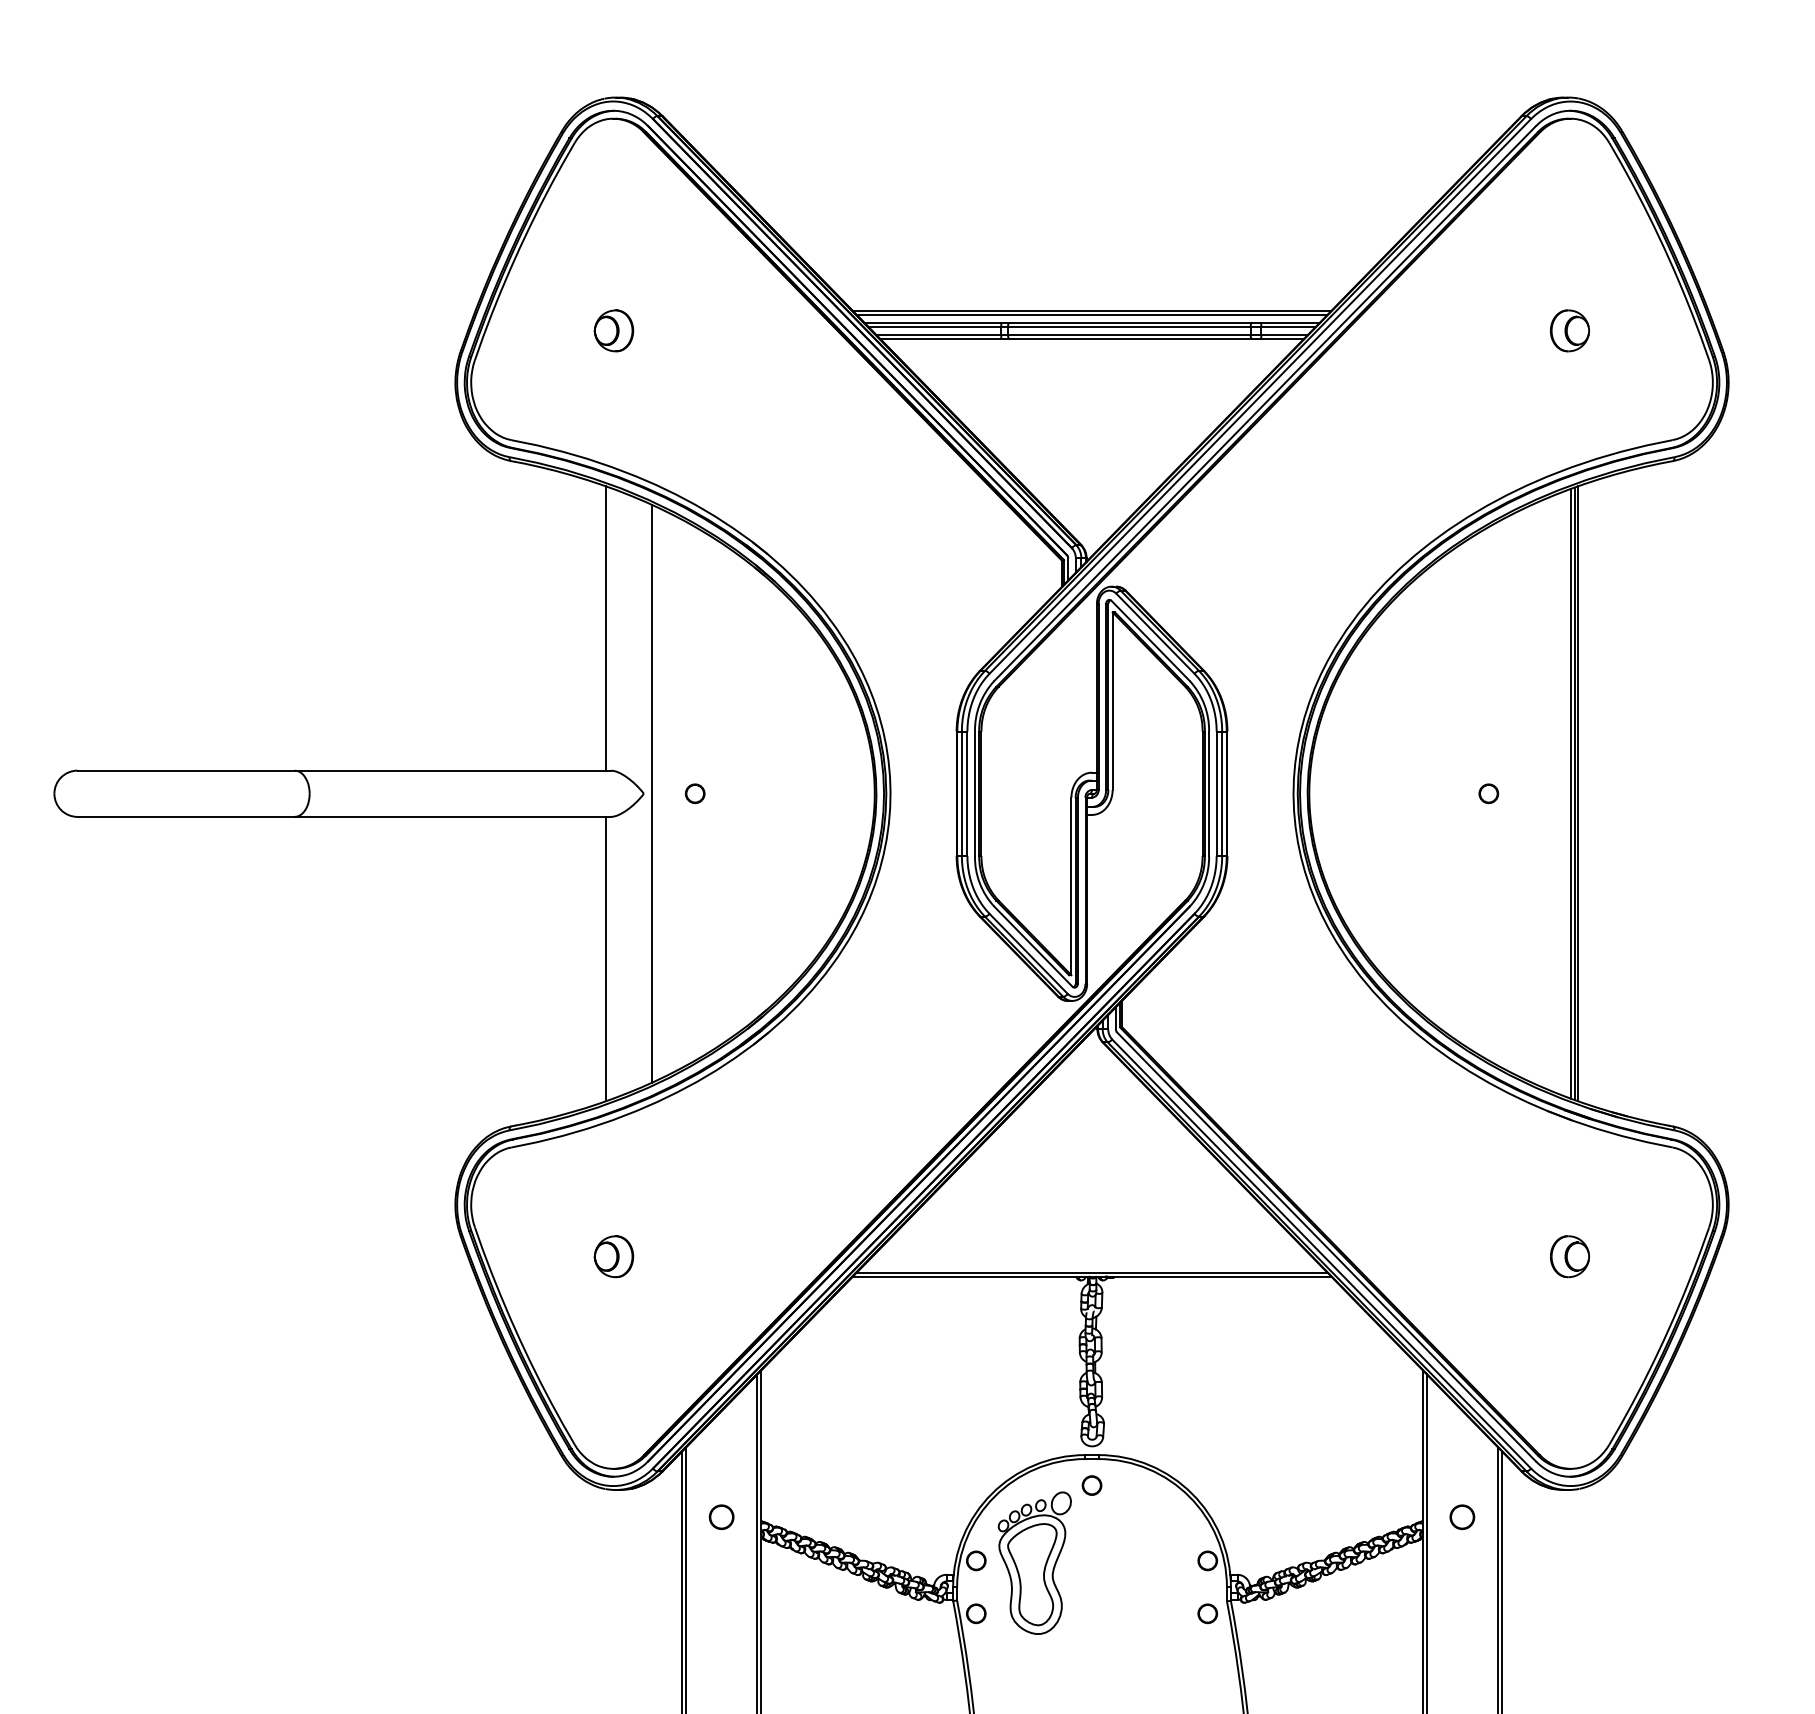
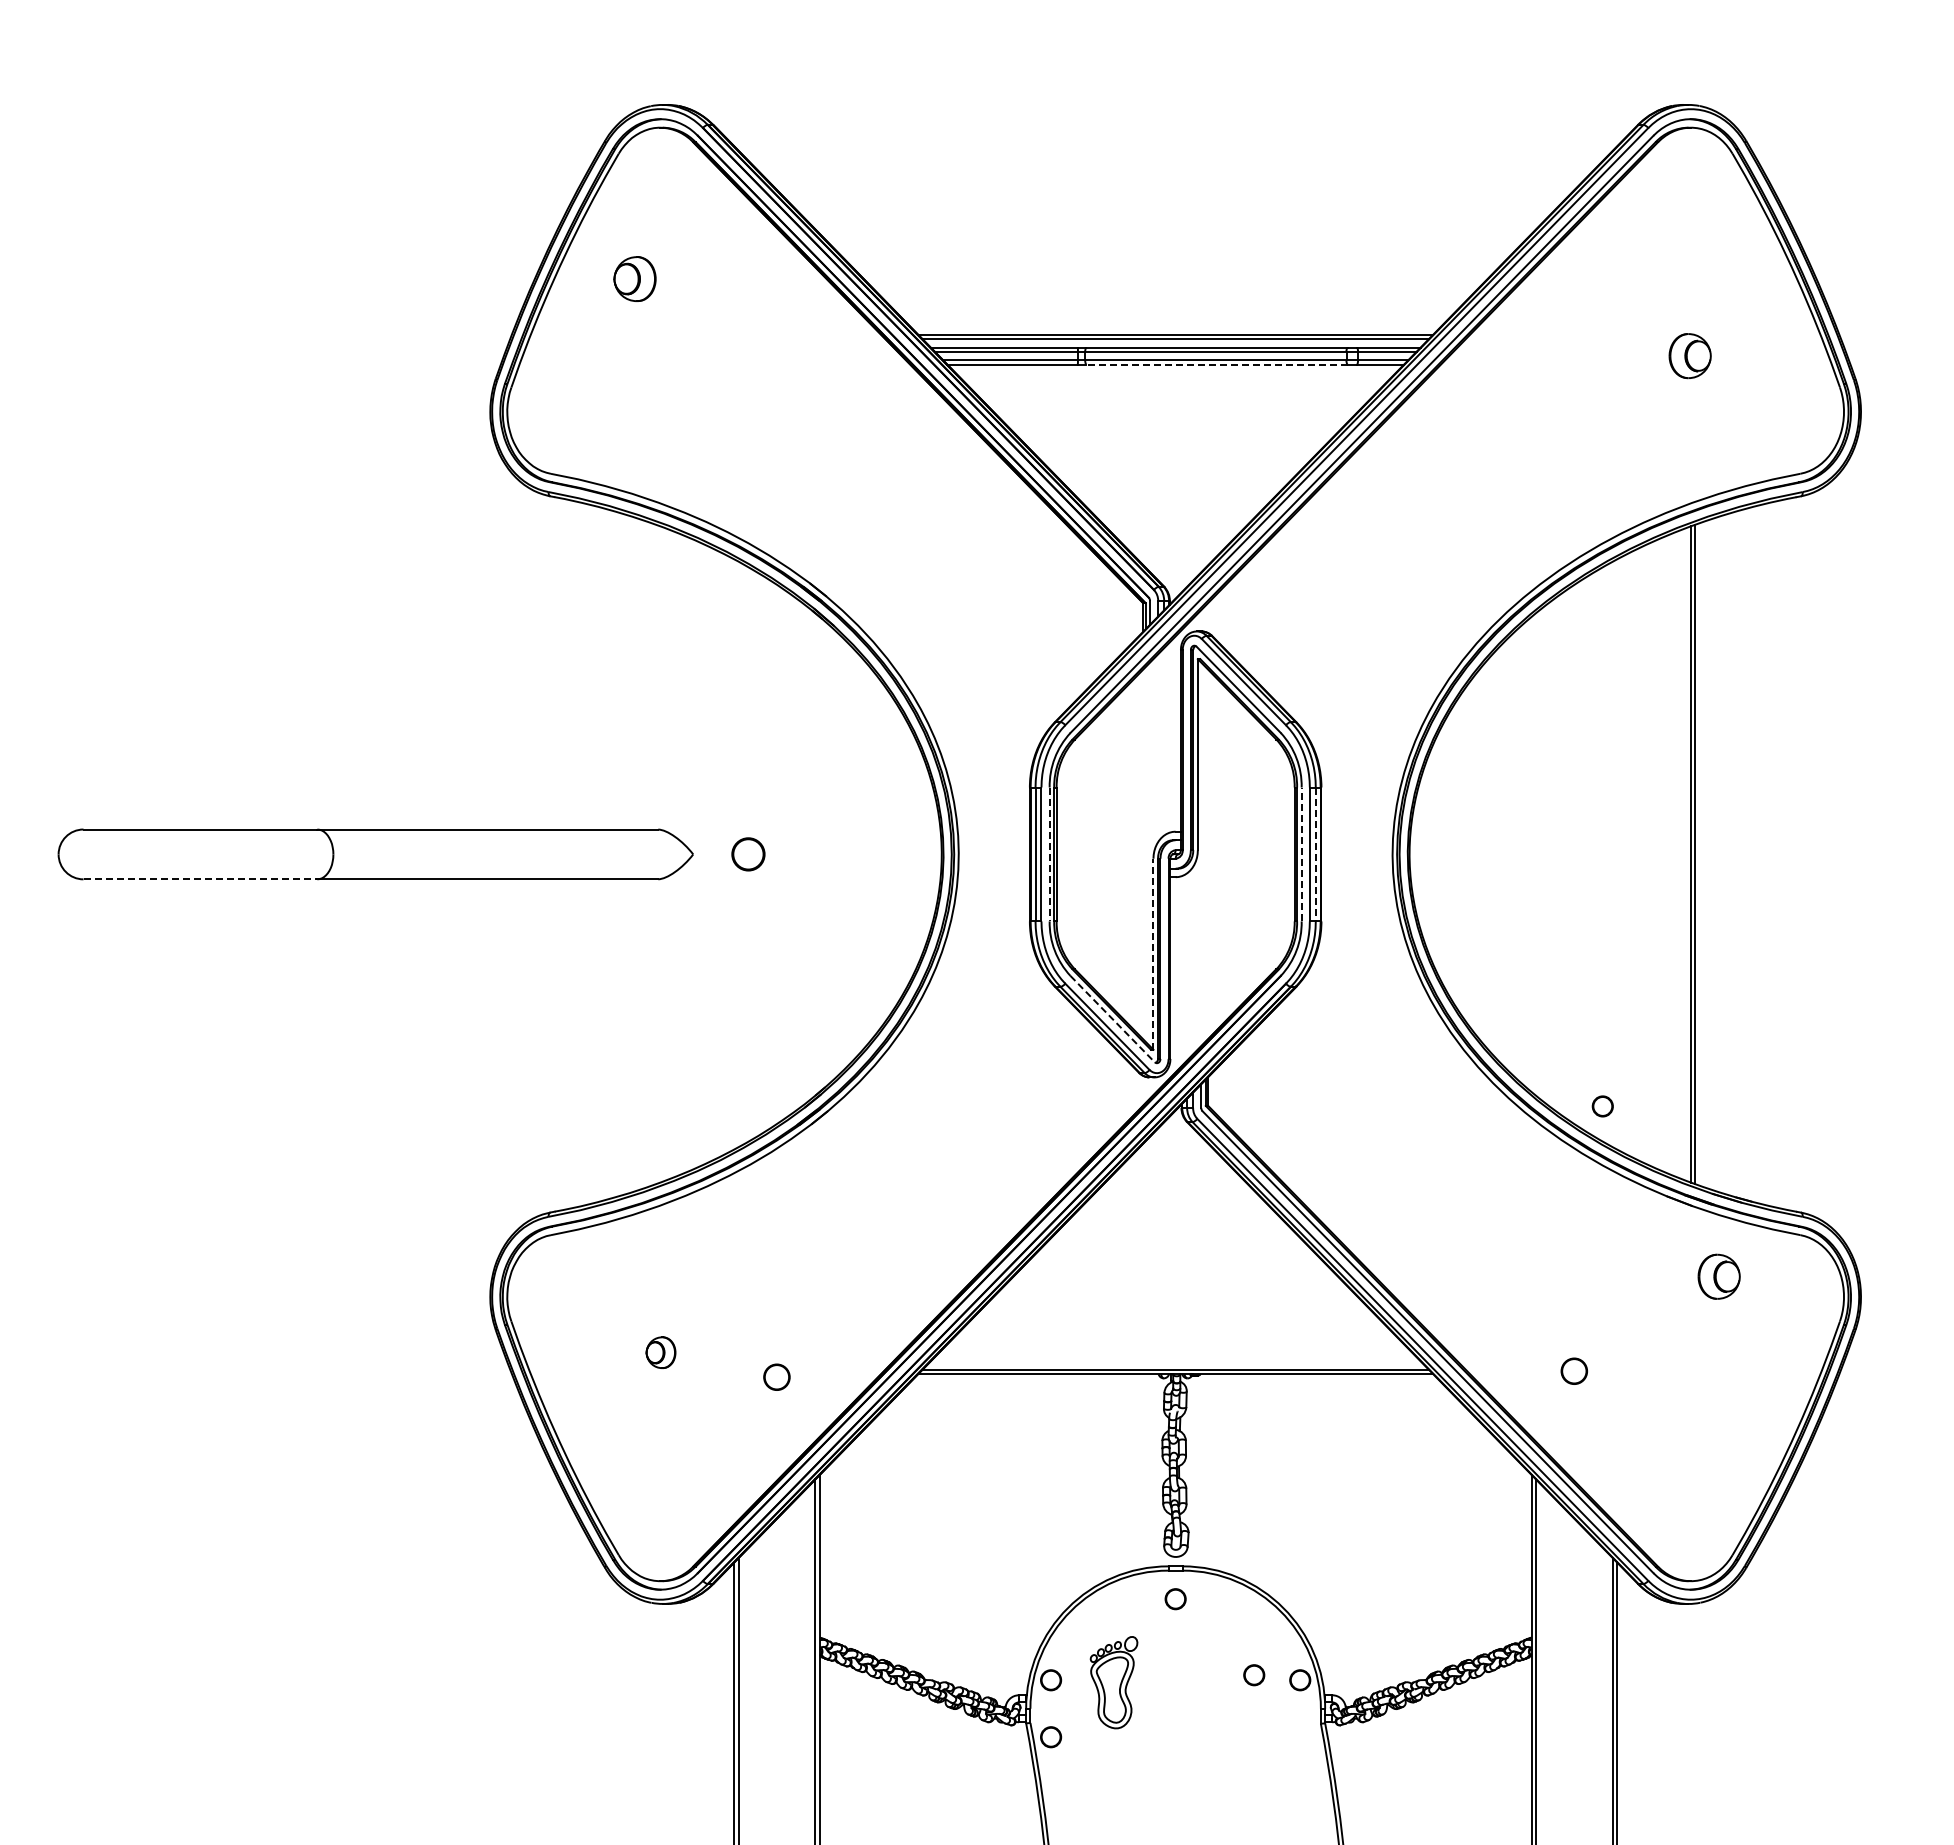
part: (613, 330) -> (634, 278), moved
line: (1129, 338) -> (1216, 364), solid -> dashed
line: (606, 628) -> (652, 676), removed
line: (652, 793) -> (702, 854), removed
circle: (695, 793) -> (748, 854), size x1.6
line: (974, 793) -> (1049, 854), solid -> dashed
line: (1208, 793) -> (1301, 854), solid -> dashed
line: (1221, 793) -> (1315, 854), solid -> dashed
circle: (1488, 793) -> (1602, 1106), moved
line: (1577, 793) -> (1698, 854), removed
line: (186, 817) -> (200, 879), solid -> dashed
line: (1071, 886) -> (1153, 954), solid -> dashed
line: (1033, 947) -> (1112, 1019), solid -> dashed
line: (606, 959) -> (652, 1032), removed
part: (613, 1256) -> (660, 1352), size x0.7
part: (1569, 1256) -> (1718, 1276), moved
circle: (721, 1516) -> (776, 1376), moved
circle: (1461, 1516) -> (1573, 1370), moved
part: (1034, 1562) -> (1113, 1682), size x0.6
circle: (1207, 1614) -> (1254, 1675), moved

